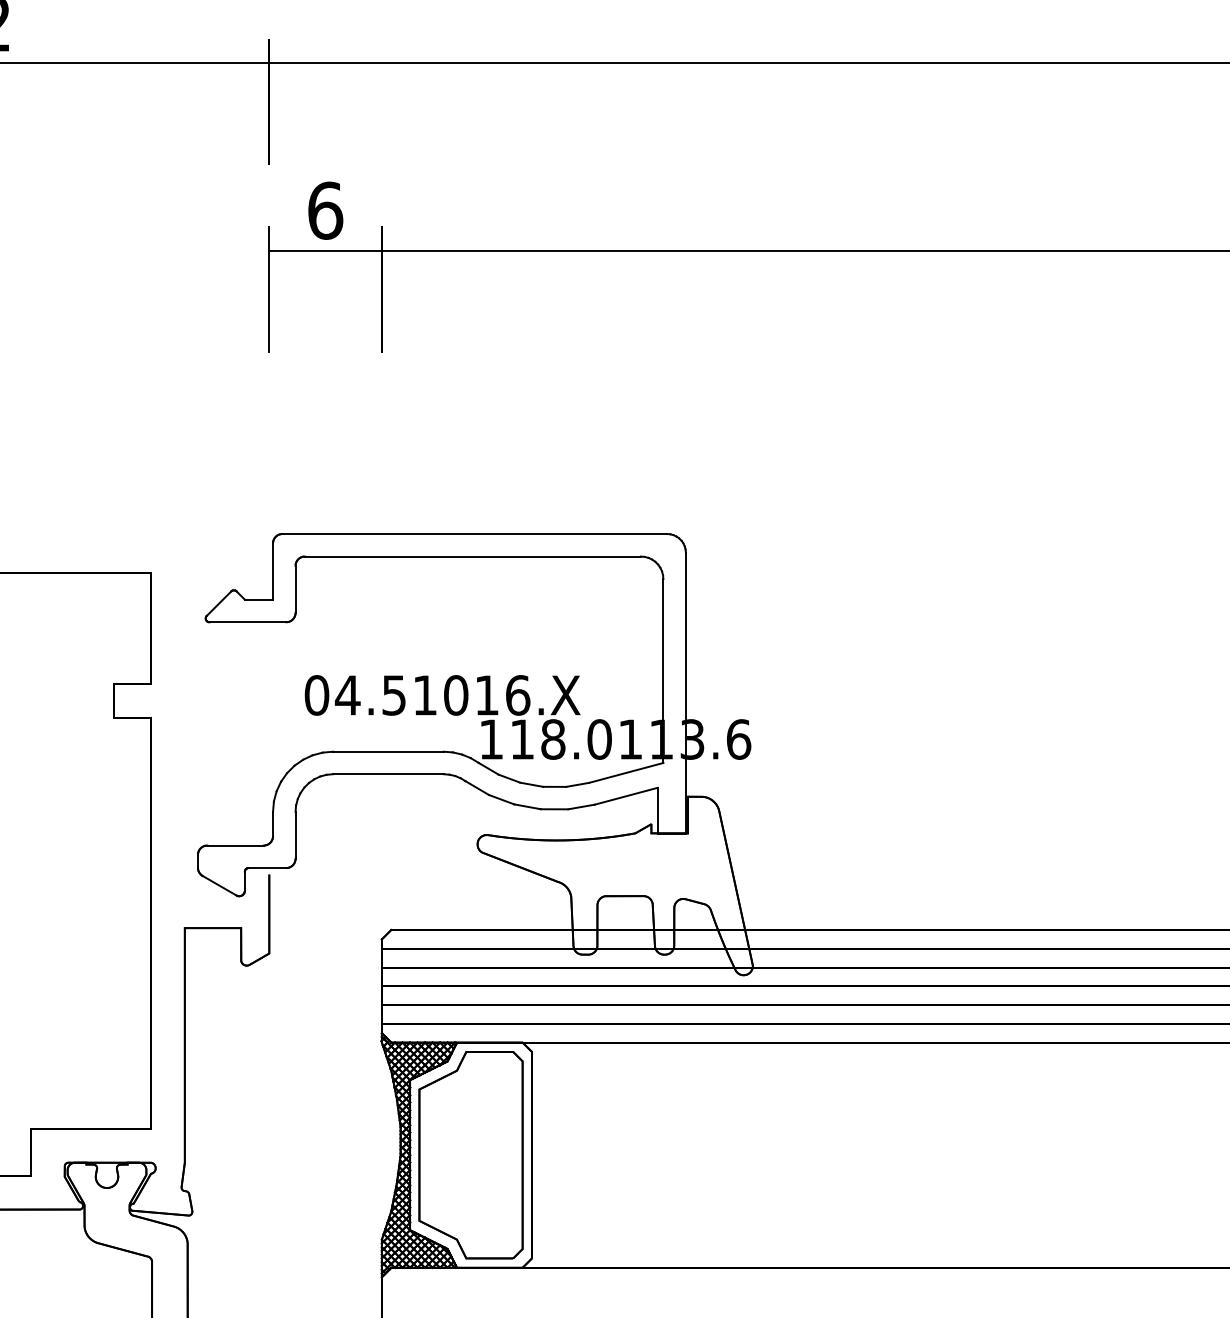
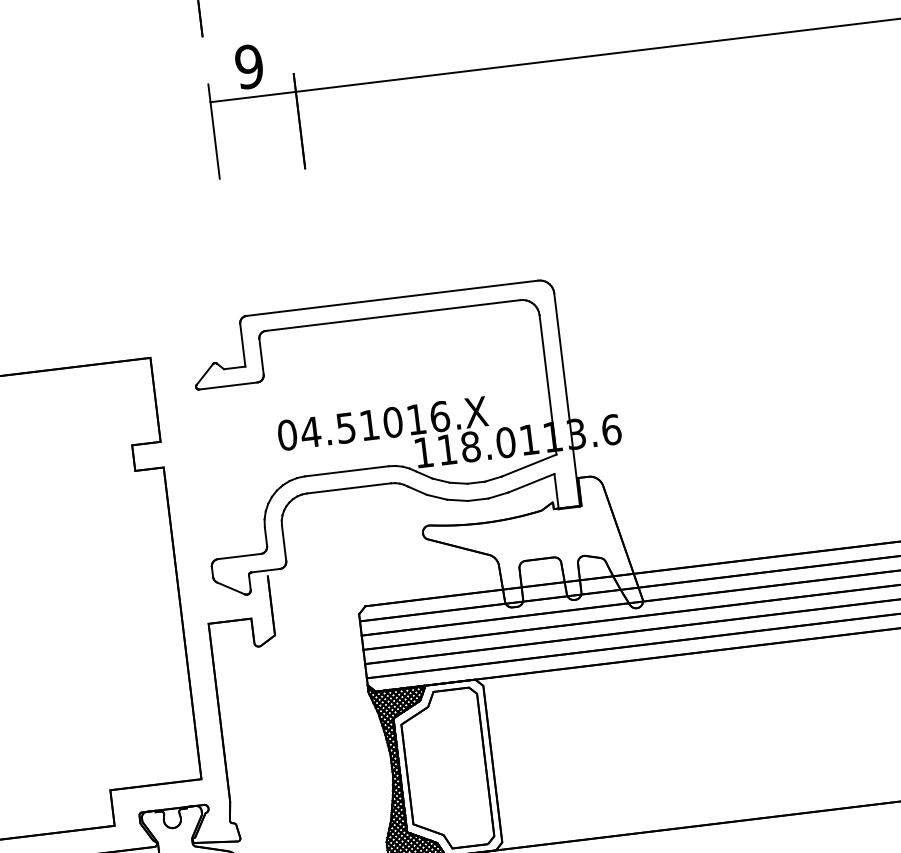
text: (325, 210) -> (249, 66), 6 -> 9

